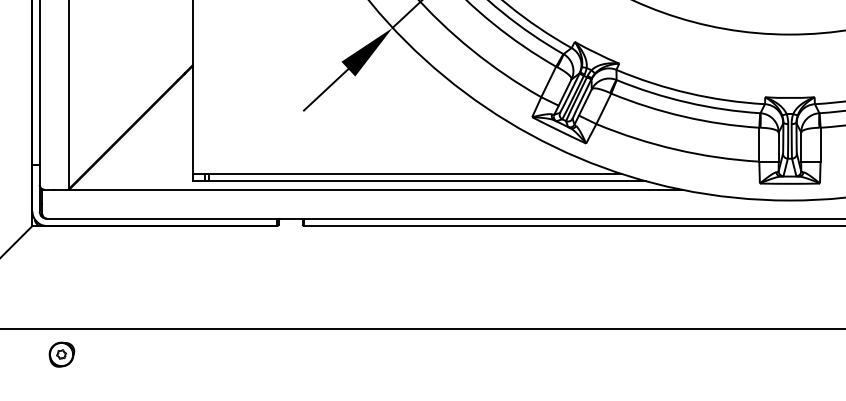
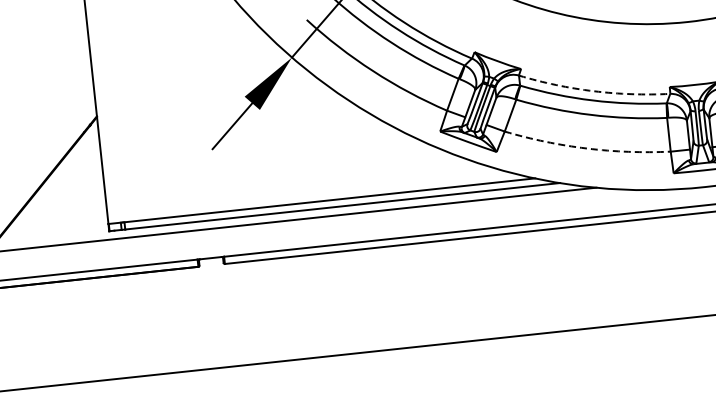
arc: (689, 93) -> (594, 91), solid -> dashed
arc: (676, 149) -> (587, 148), solid -> dashed

